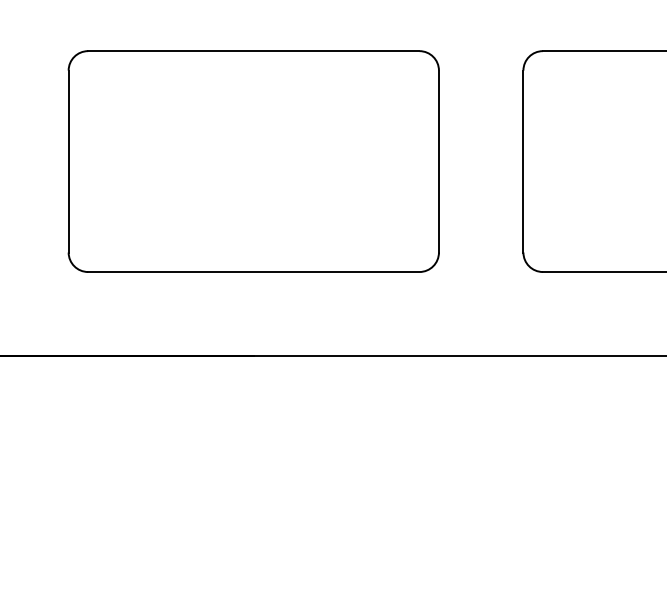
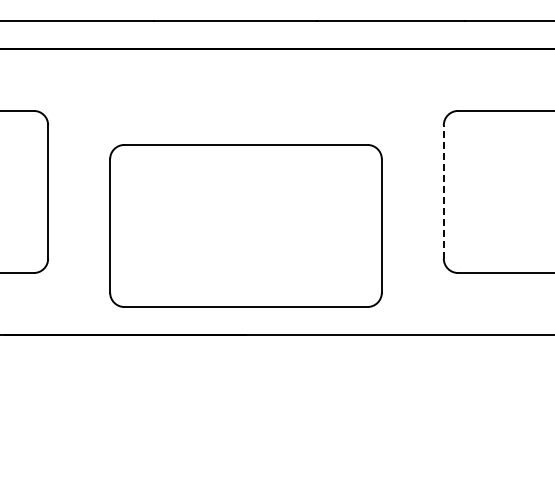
part: (253, 160) -> (245, 225), moved
line: (522, 160) -> (443, 191), solid -> dashed

